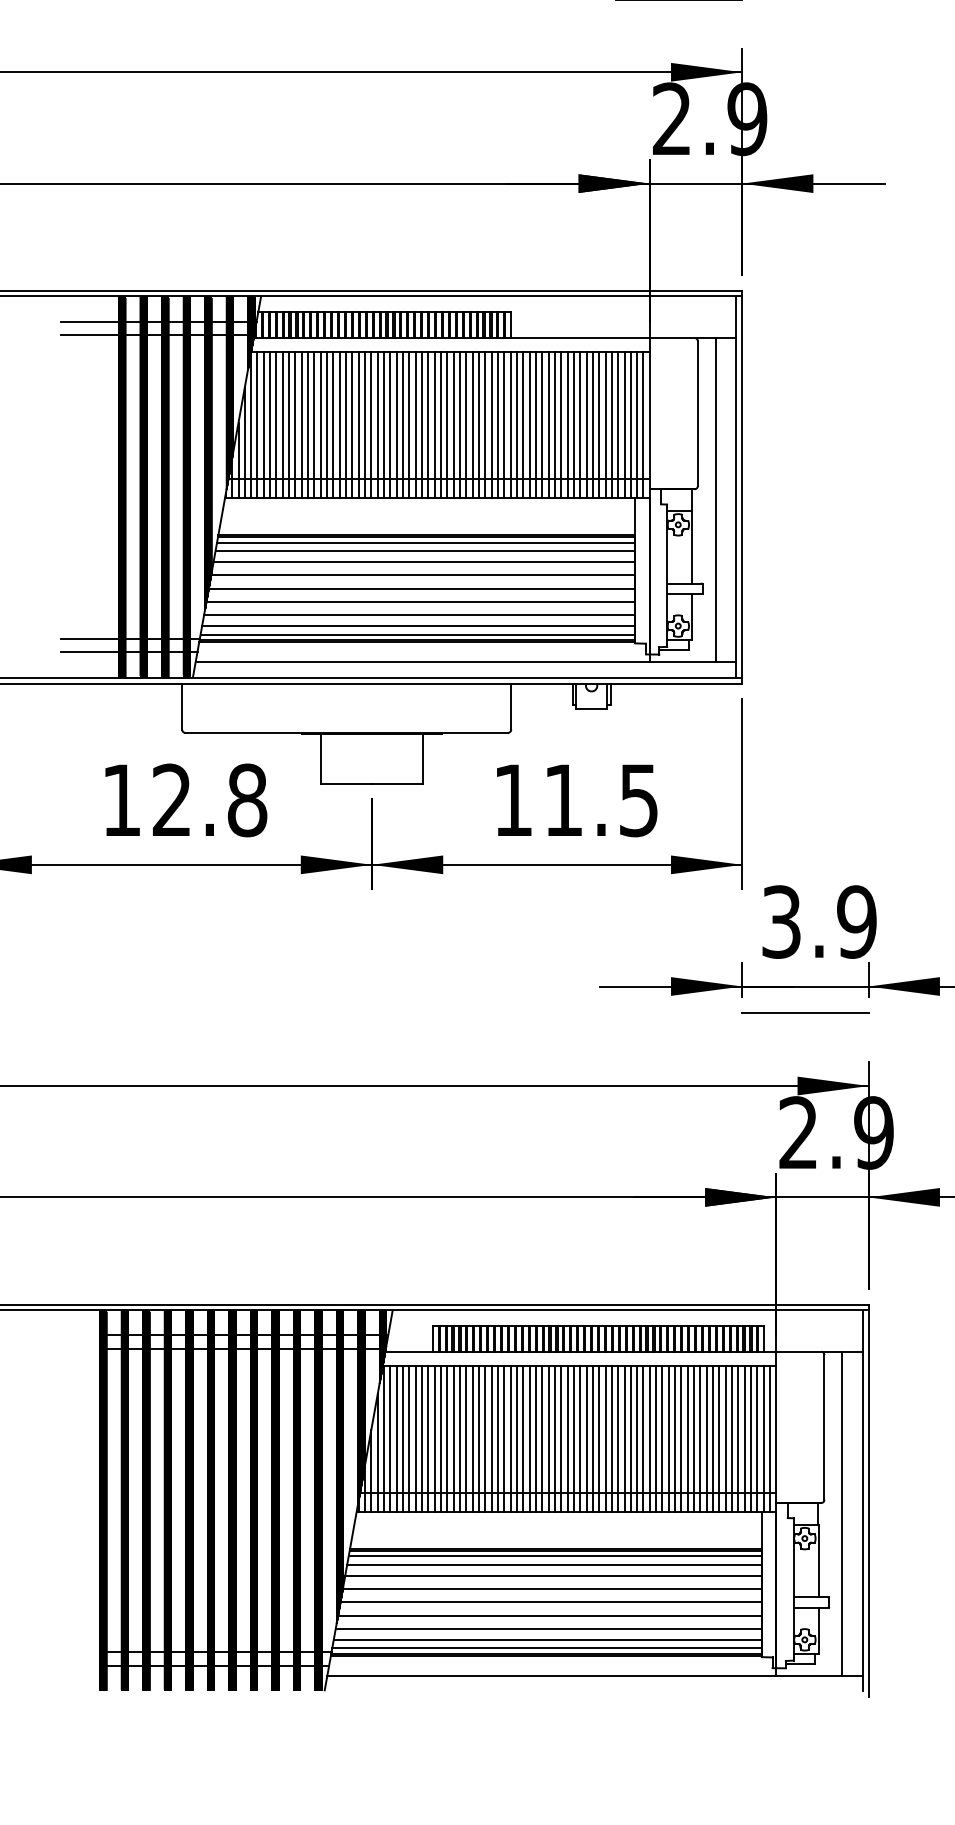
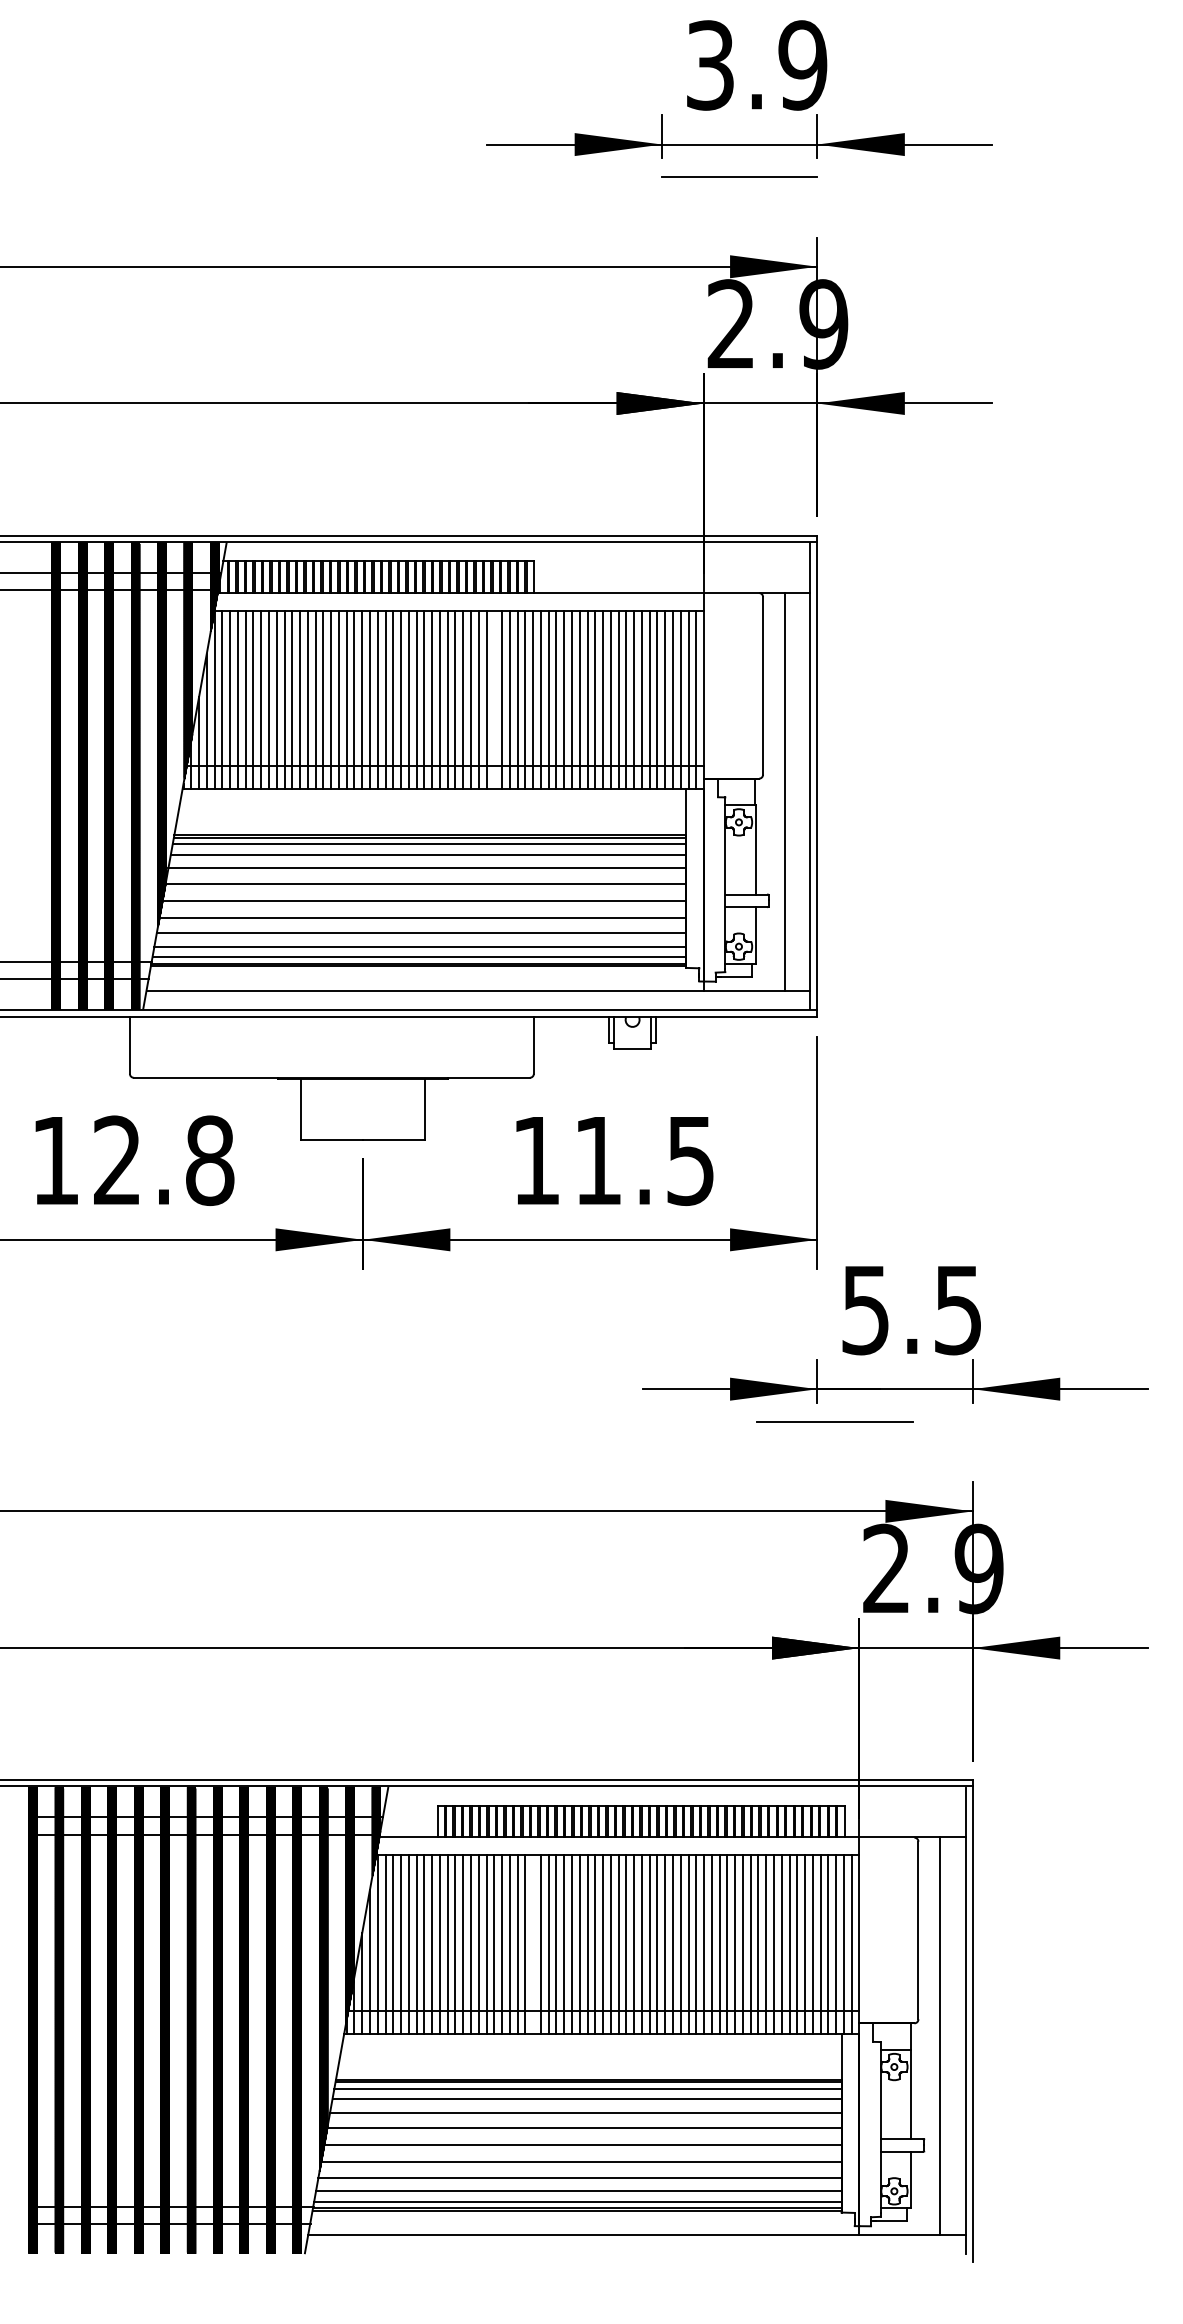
line: (479, 424) -> (494, 699), removed
text: (819, 921) -> (912, 1309), 3.9 -> 5.5
line: (804, 1012) -> (834, 1421), moved
line: (510, 1438) -> (533, 1944), removed

